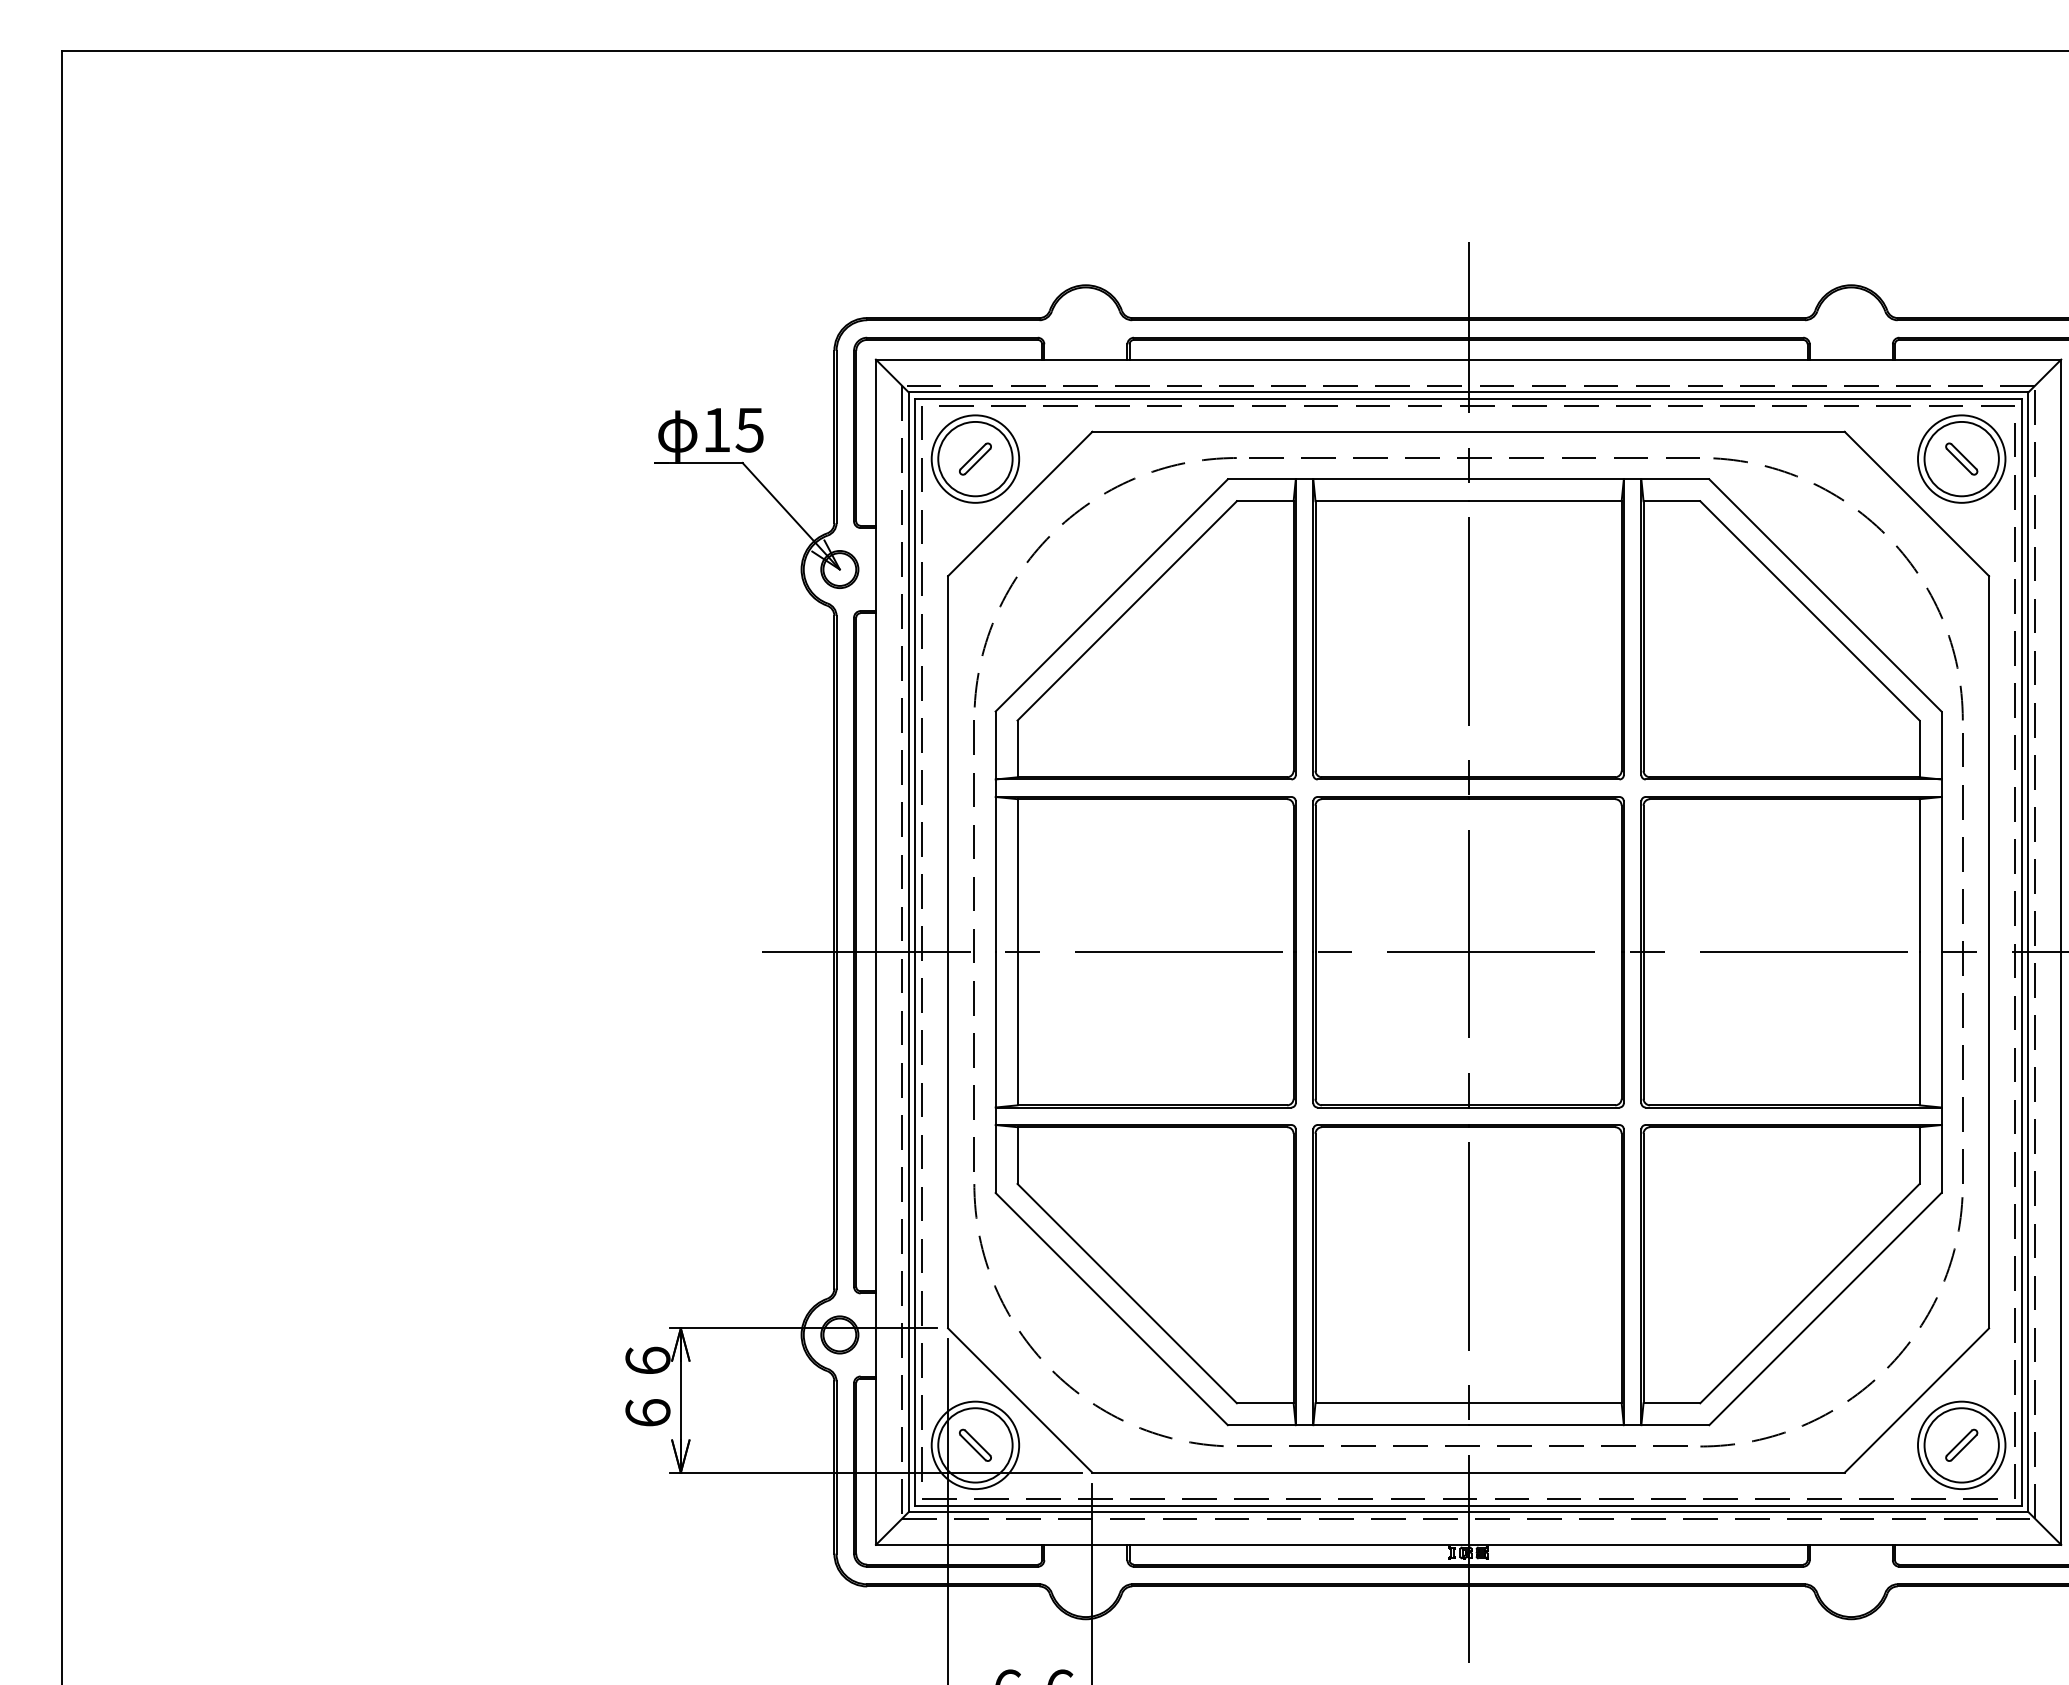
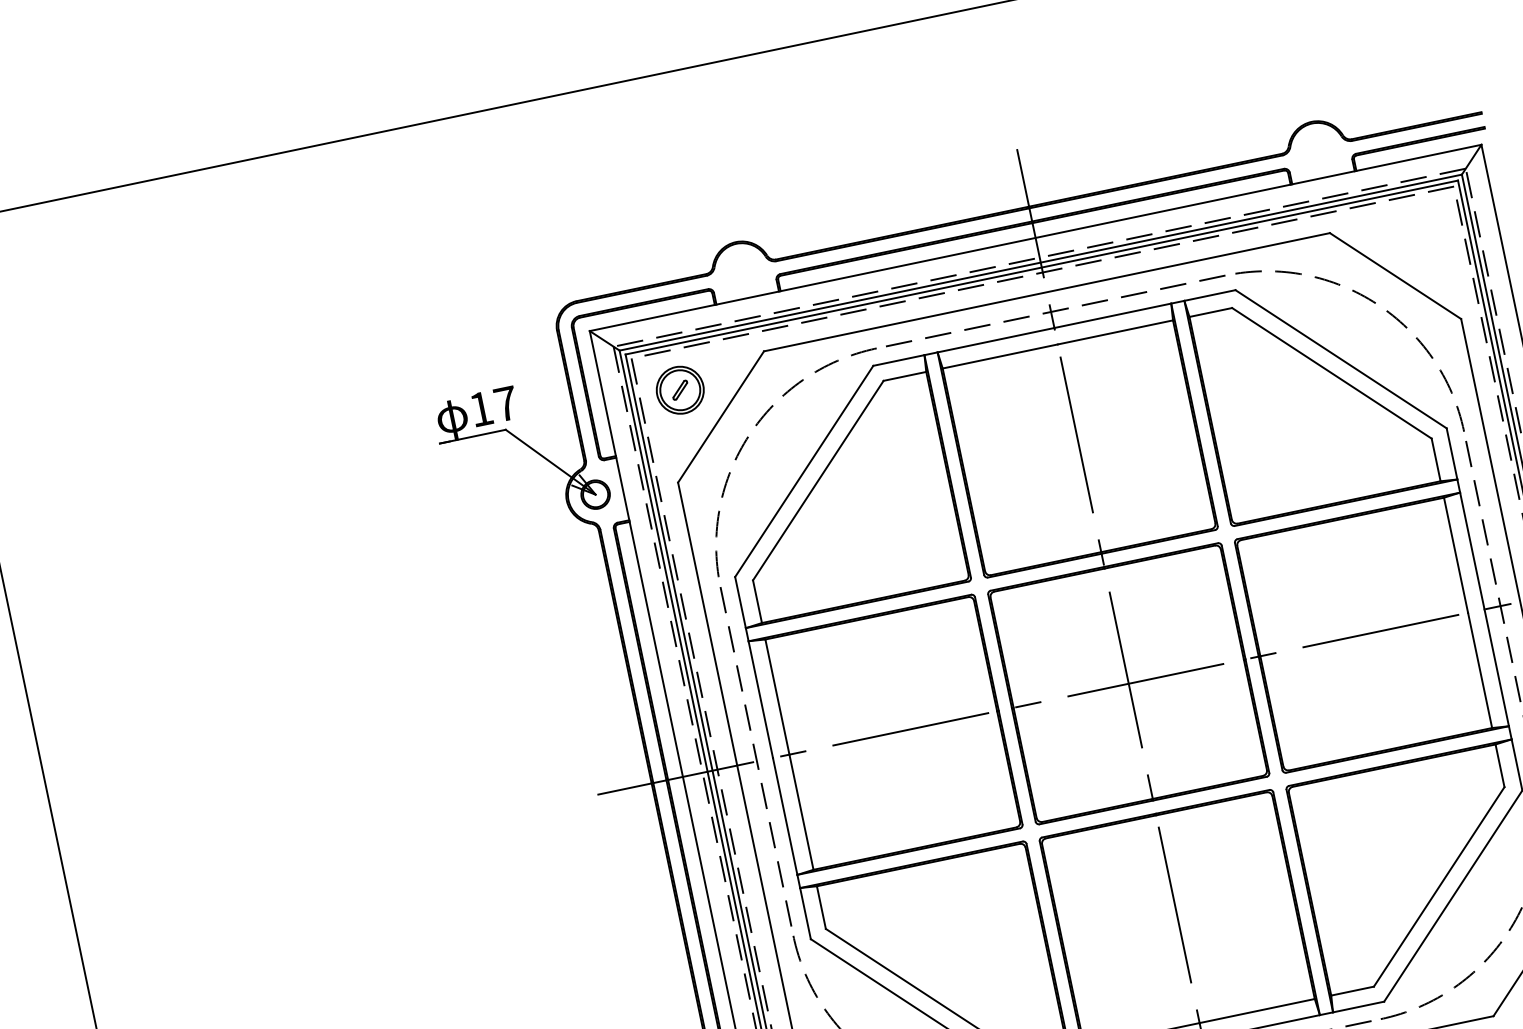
text: (749, 430) -> (505, 404), 15 -> 17
part: (975, 458) -> (680, 389), size x0.7
part: (1961, 458) -> (1421, 234), removed

